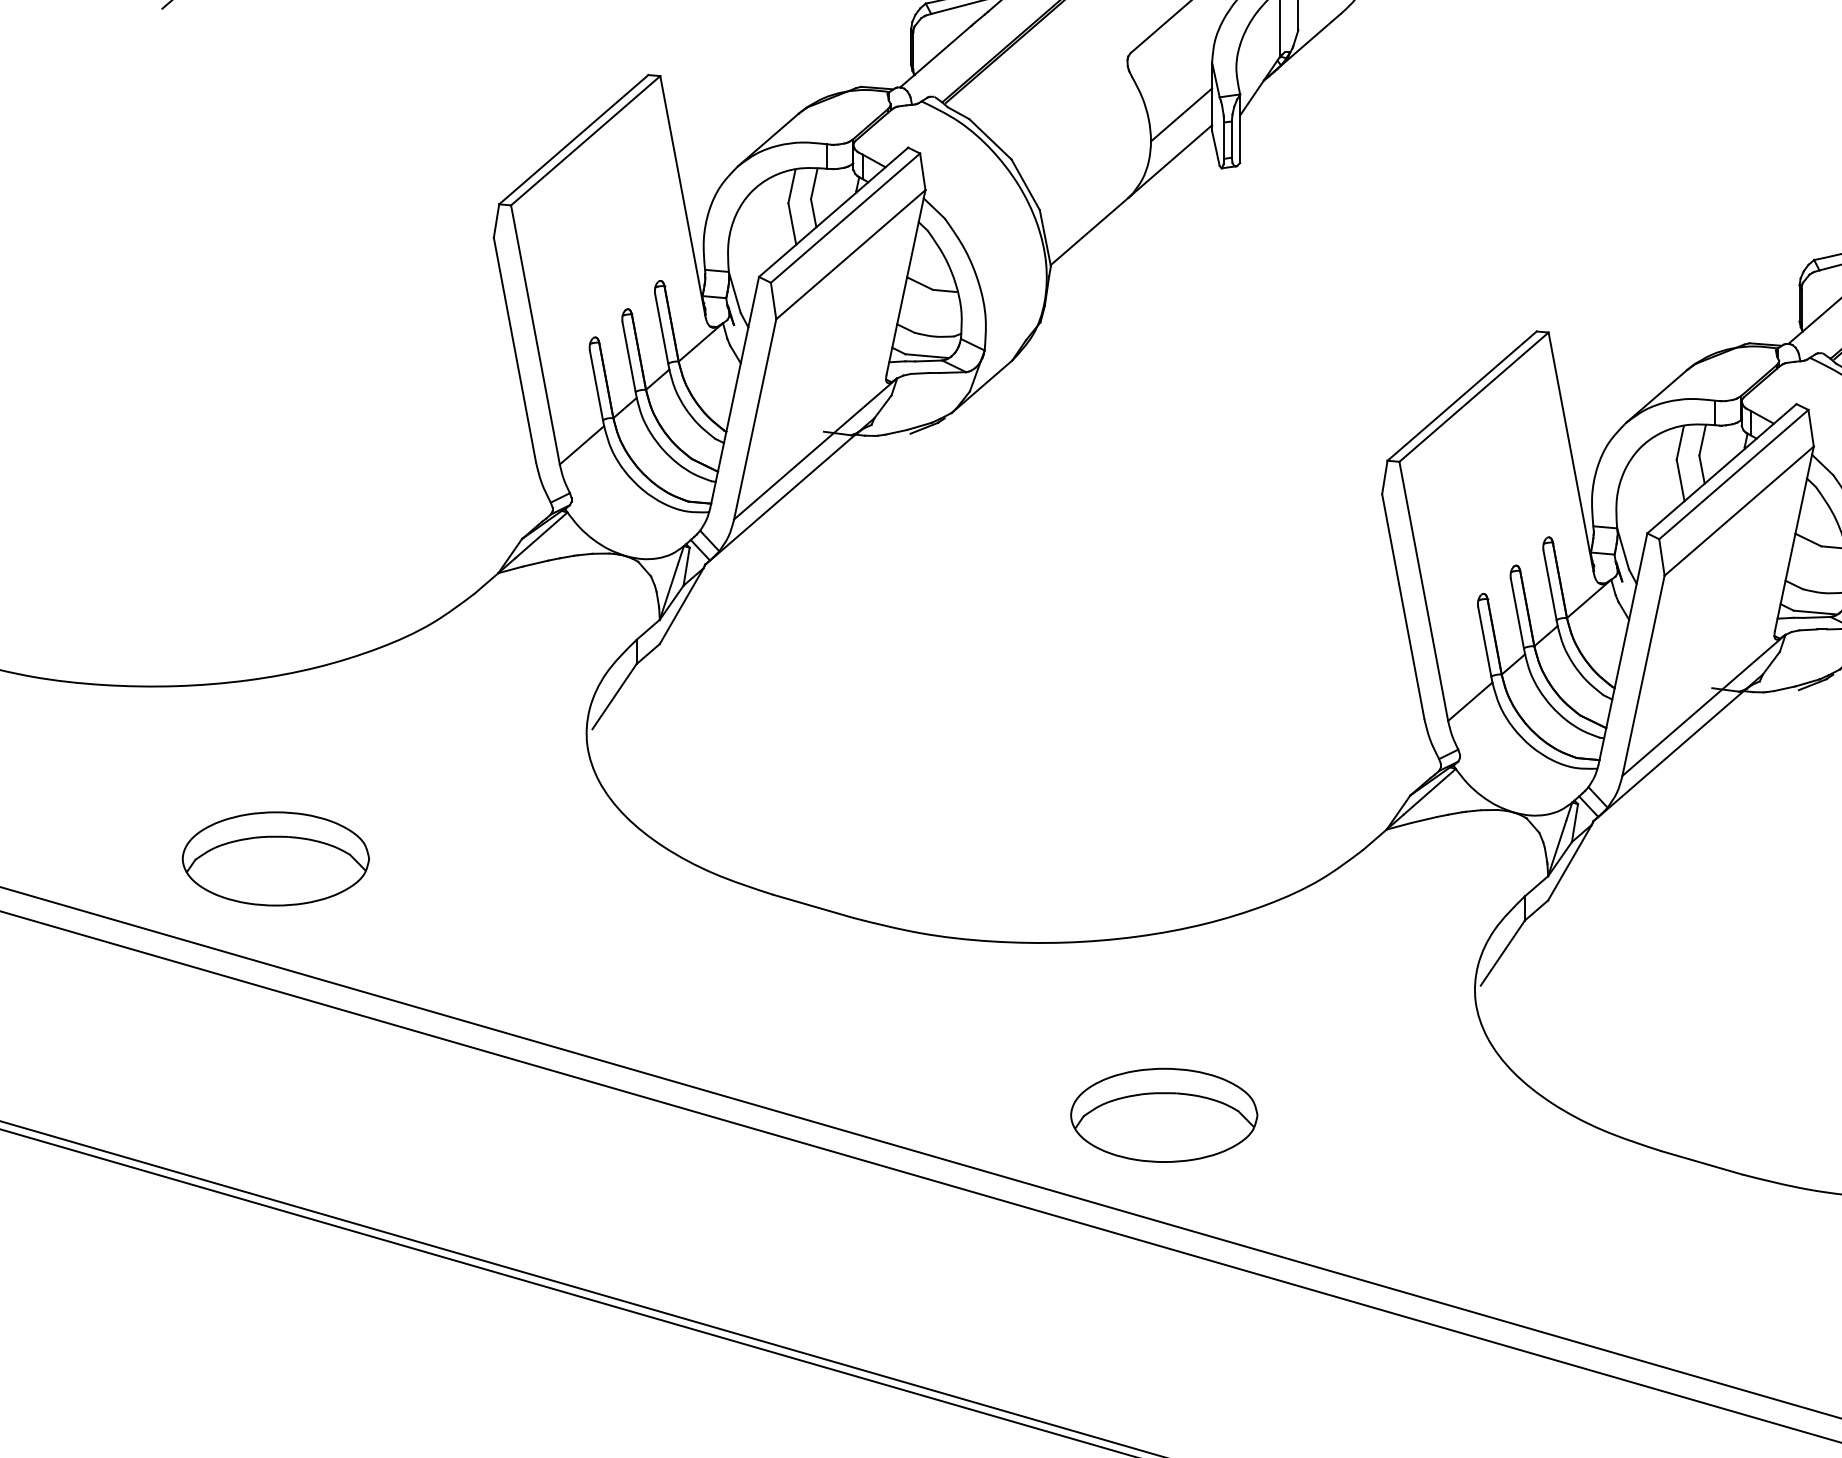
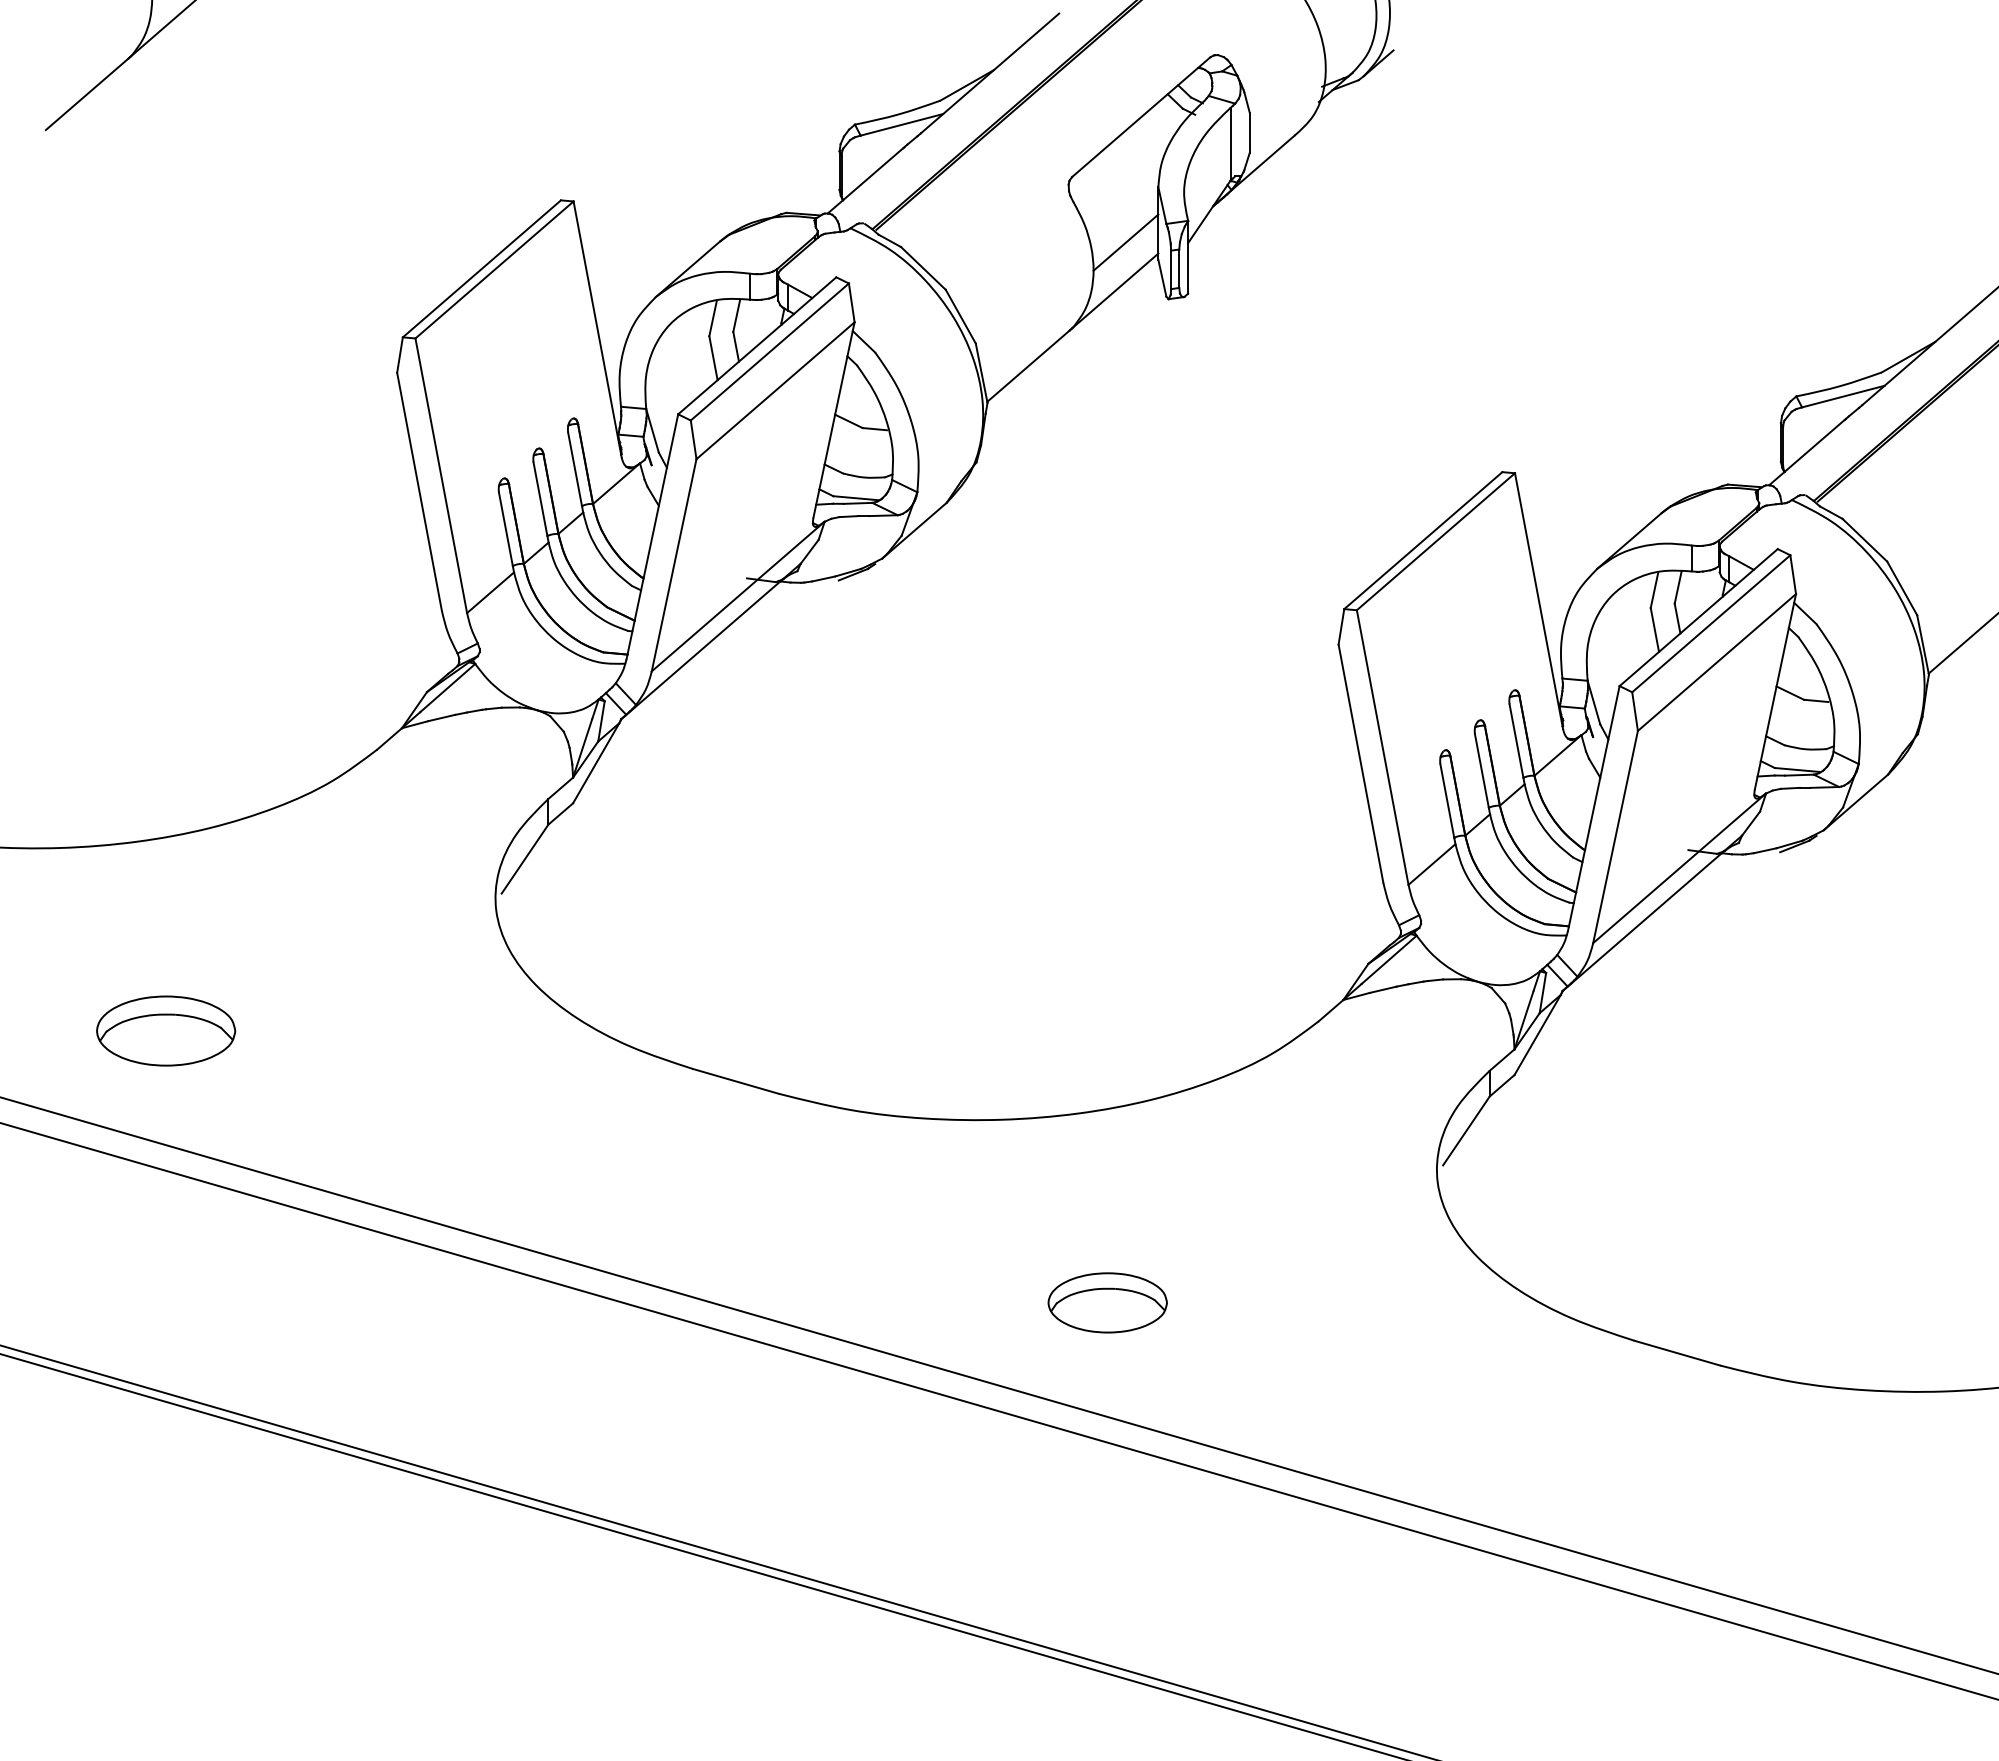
part: (275, 858) -> (165, 1030), size x0.7
part: (1164, 1115) -> (1107, 1302), size x0.6

